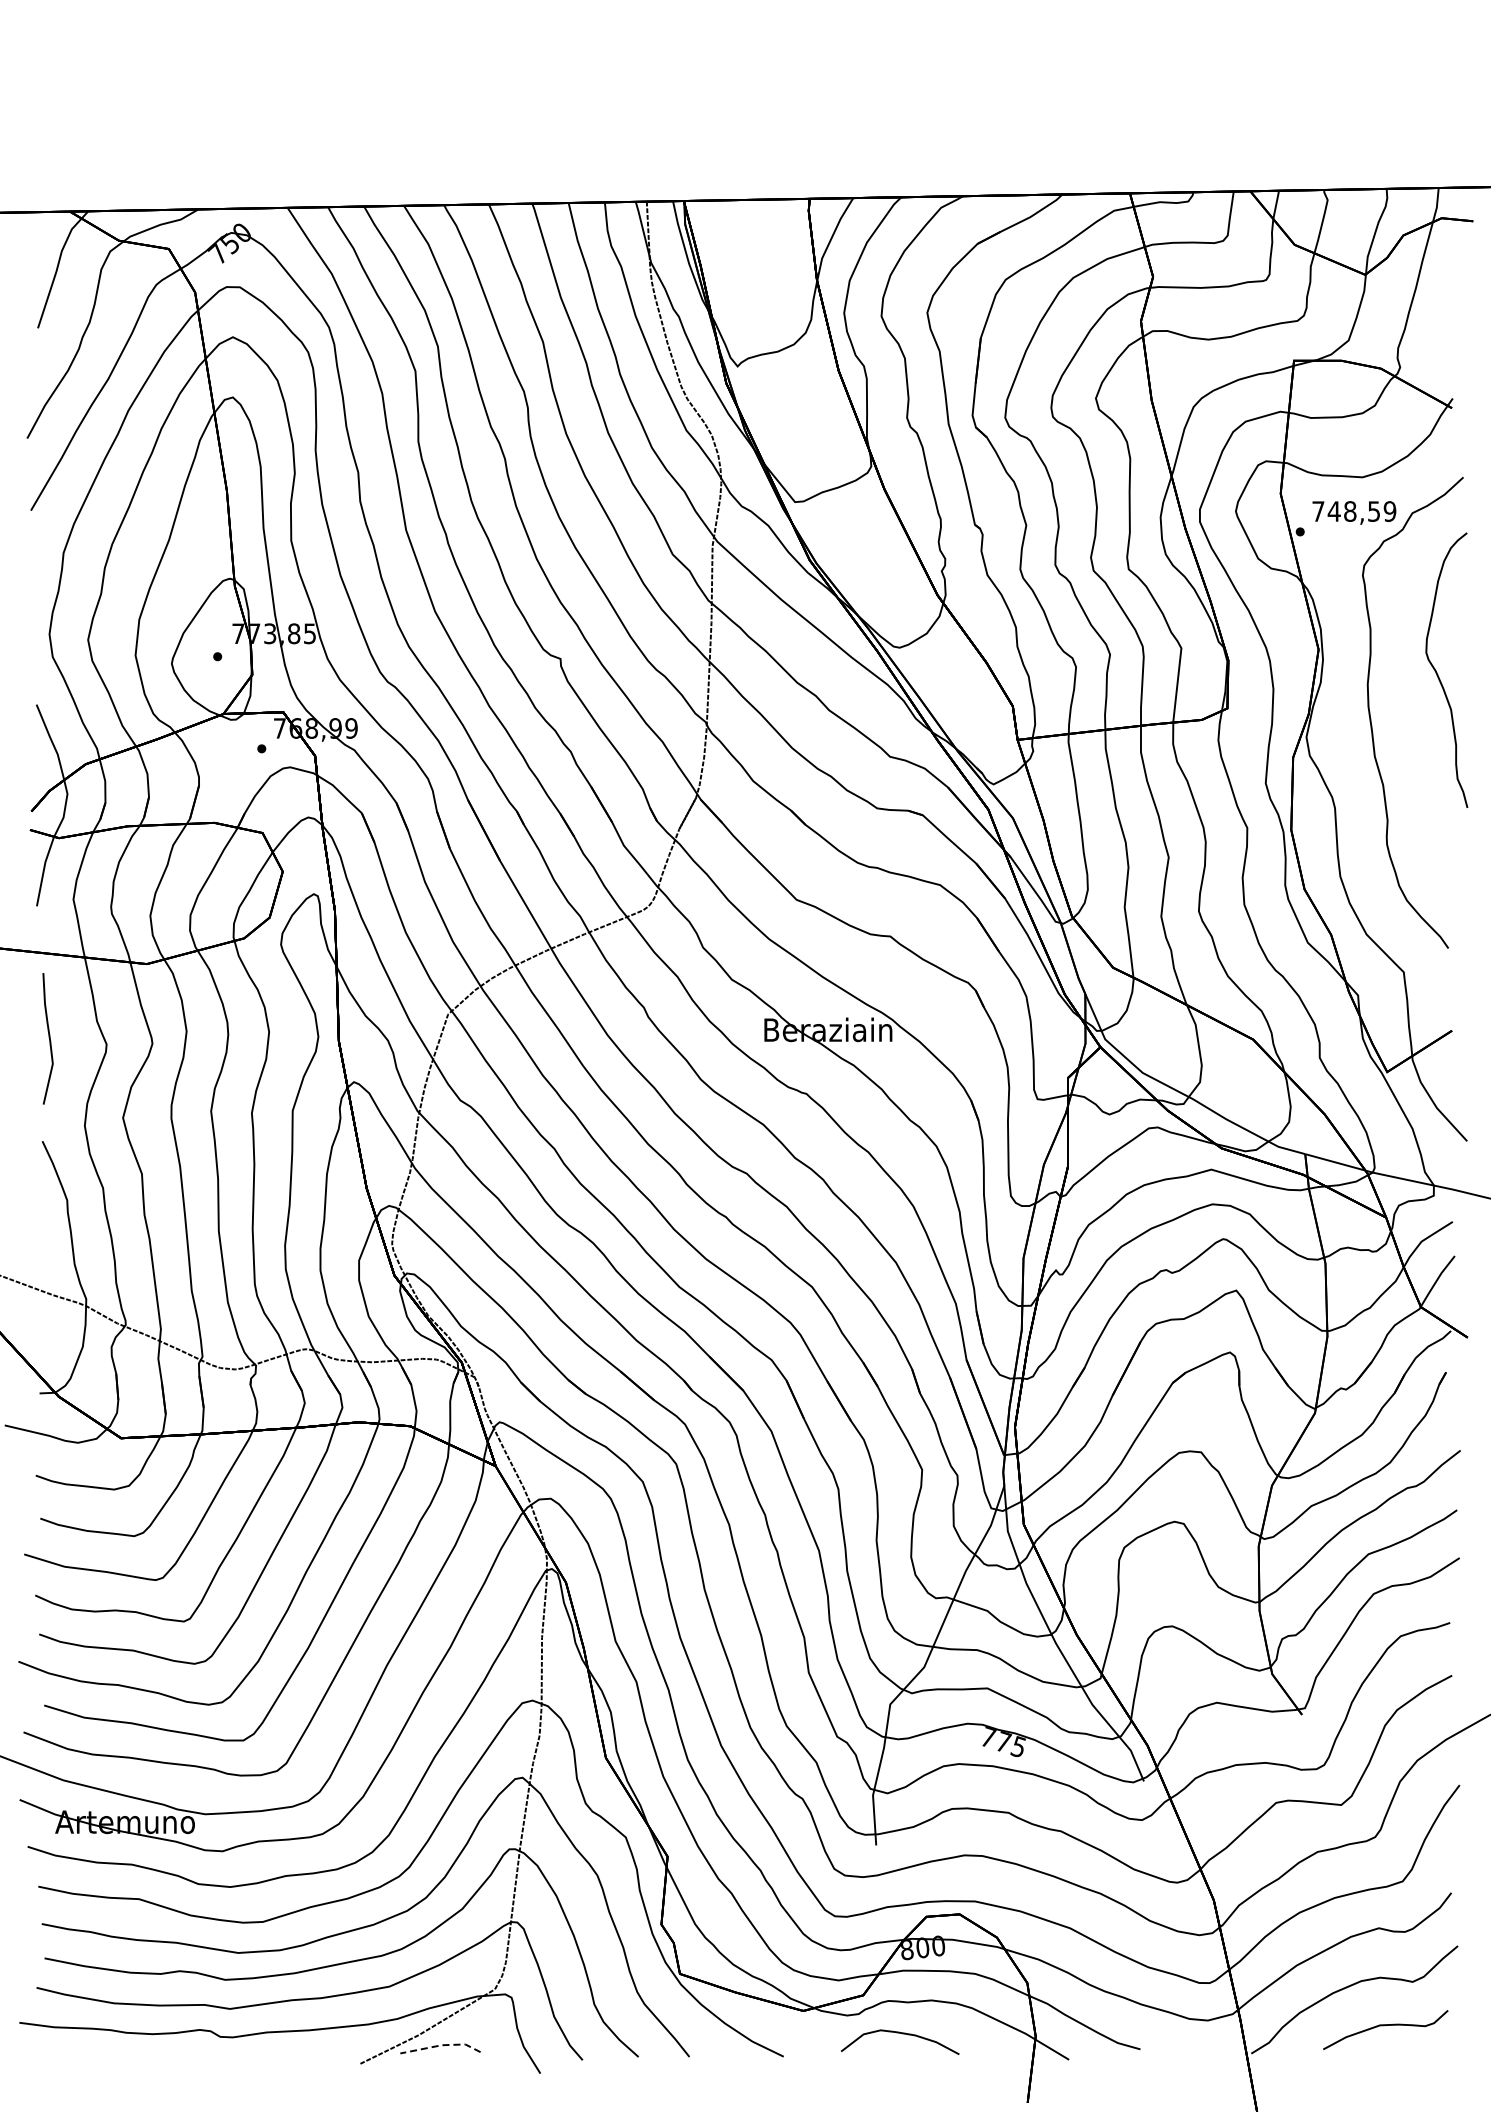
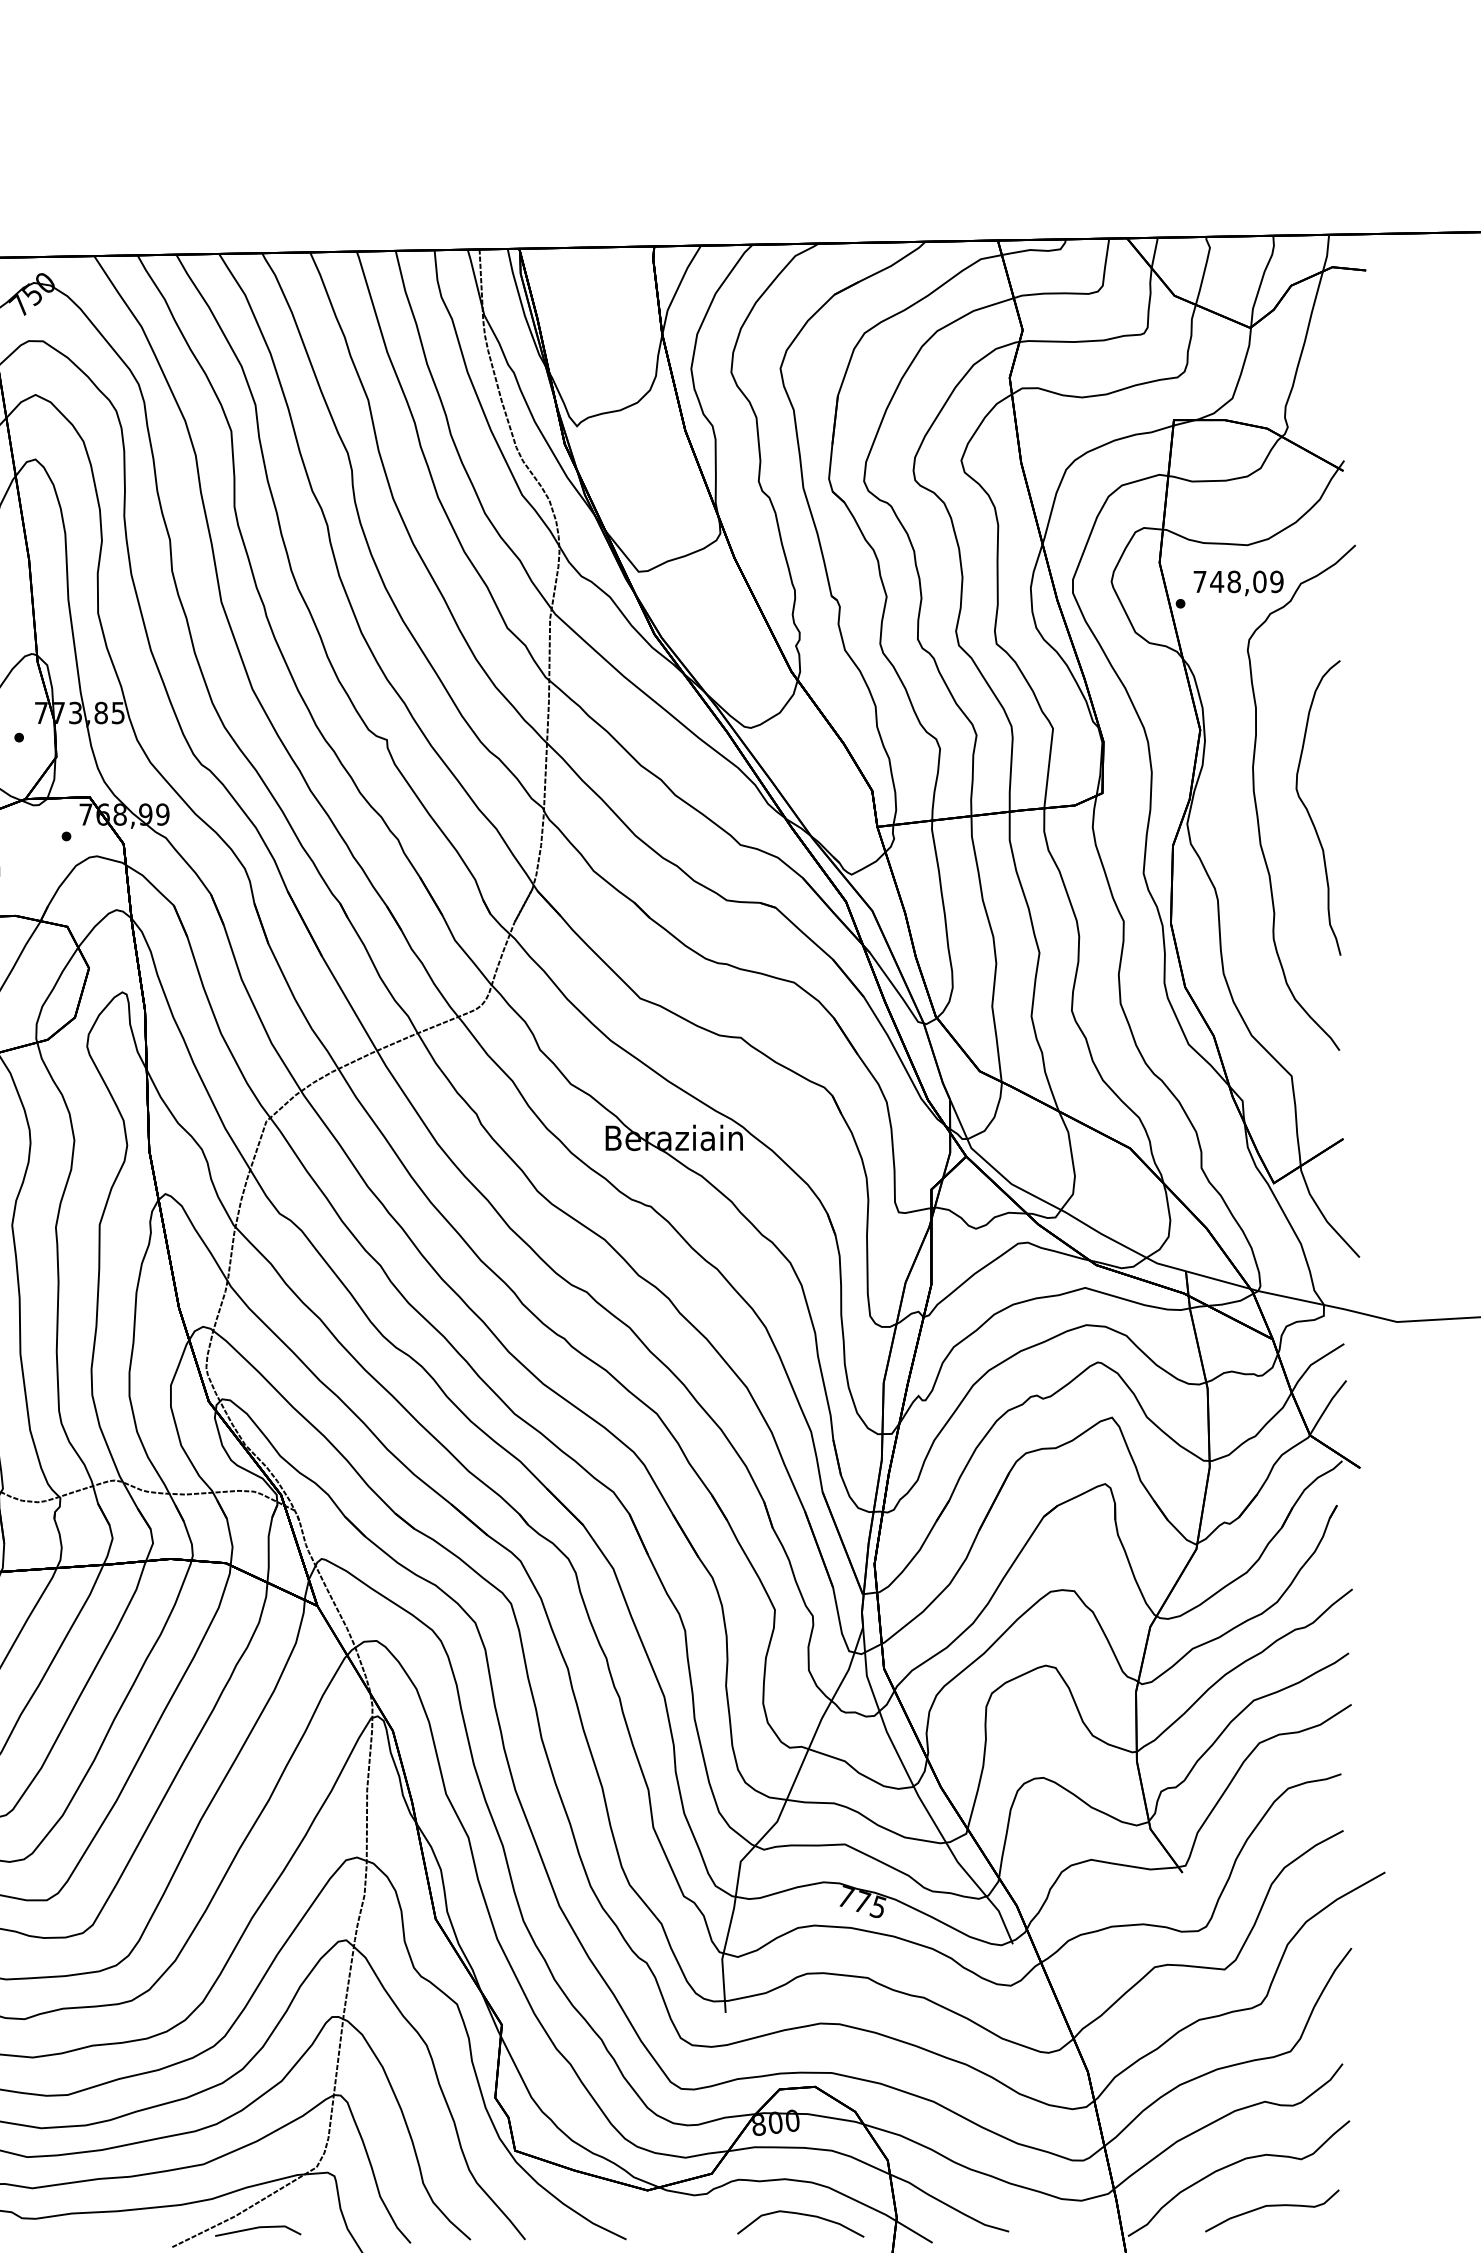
text: (1374, 511) -> (1260, 581), 748,59 -> 748,09
curve: (1438, 674) -> (1309, 812), moved
curve: (902, 2034) -> (803, 2215), moved
line: (441, 2045) -> (259, 2227), dashed -> solid

